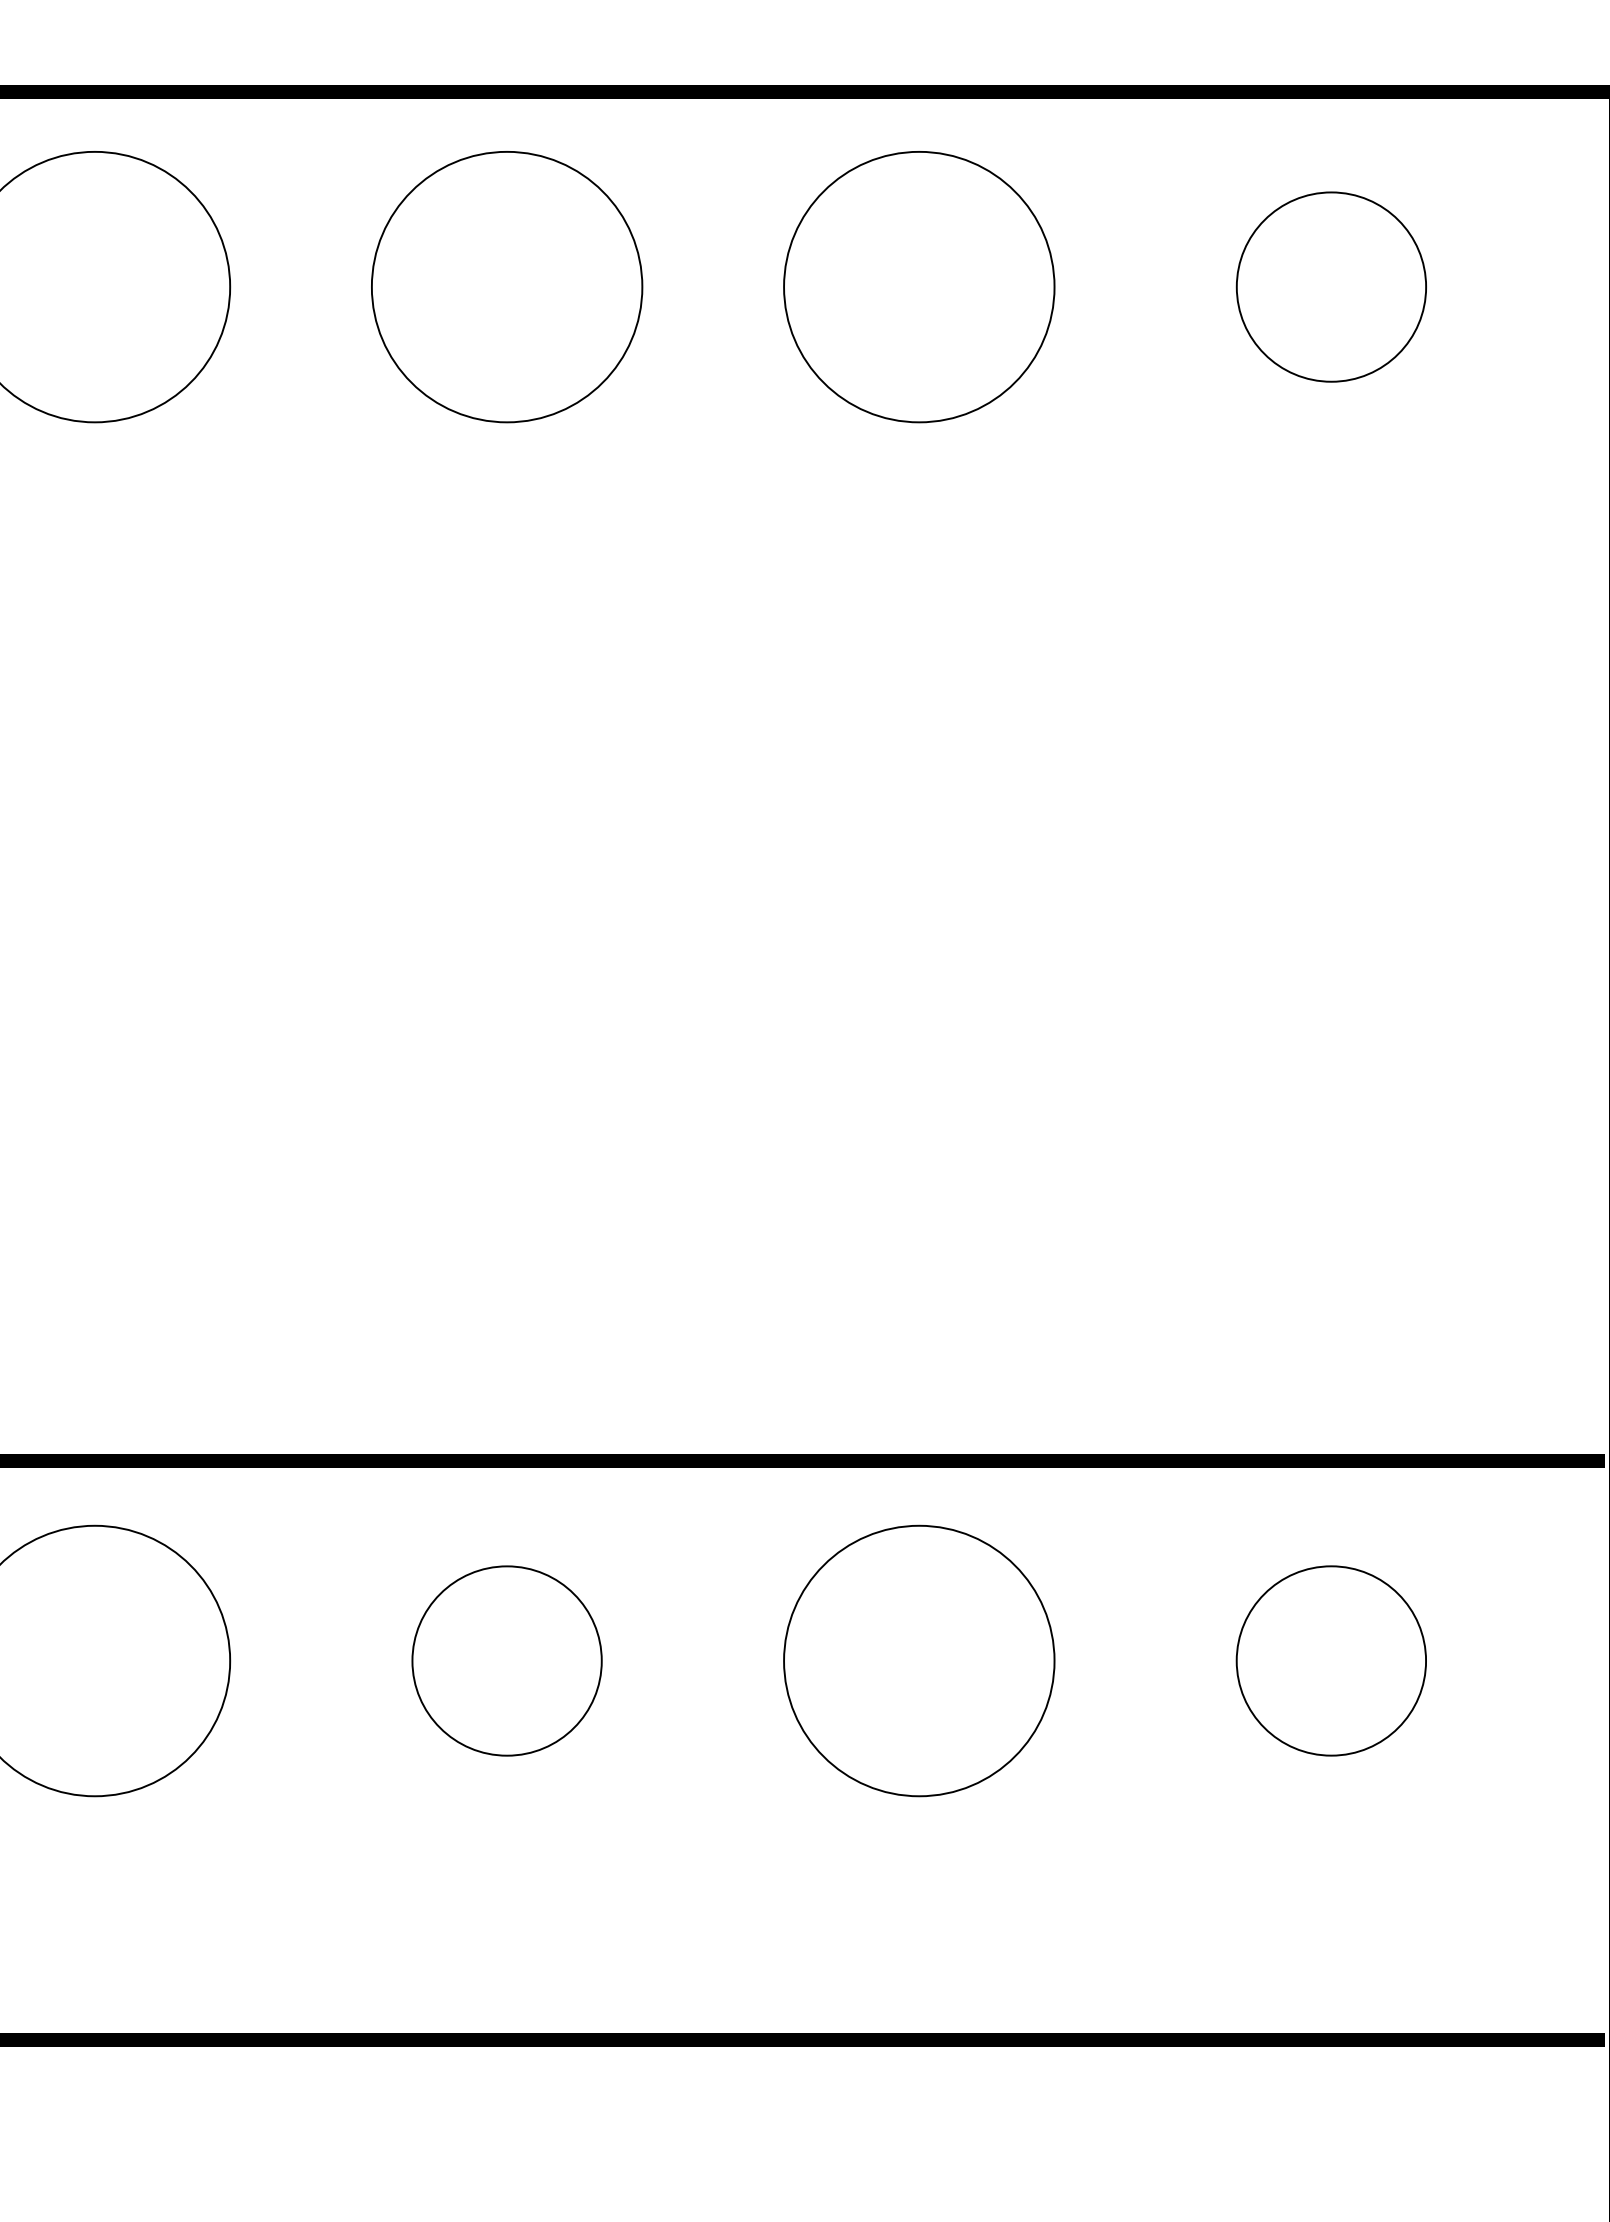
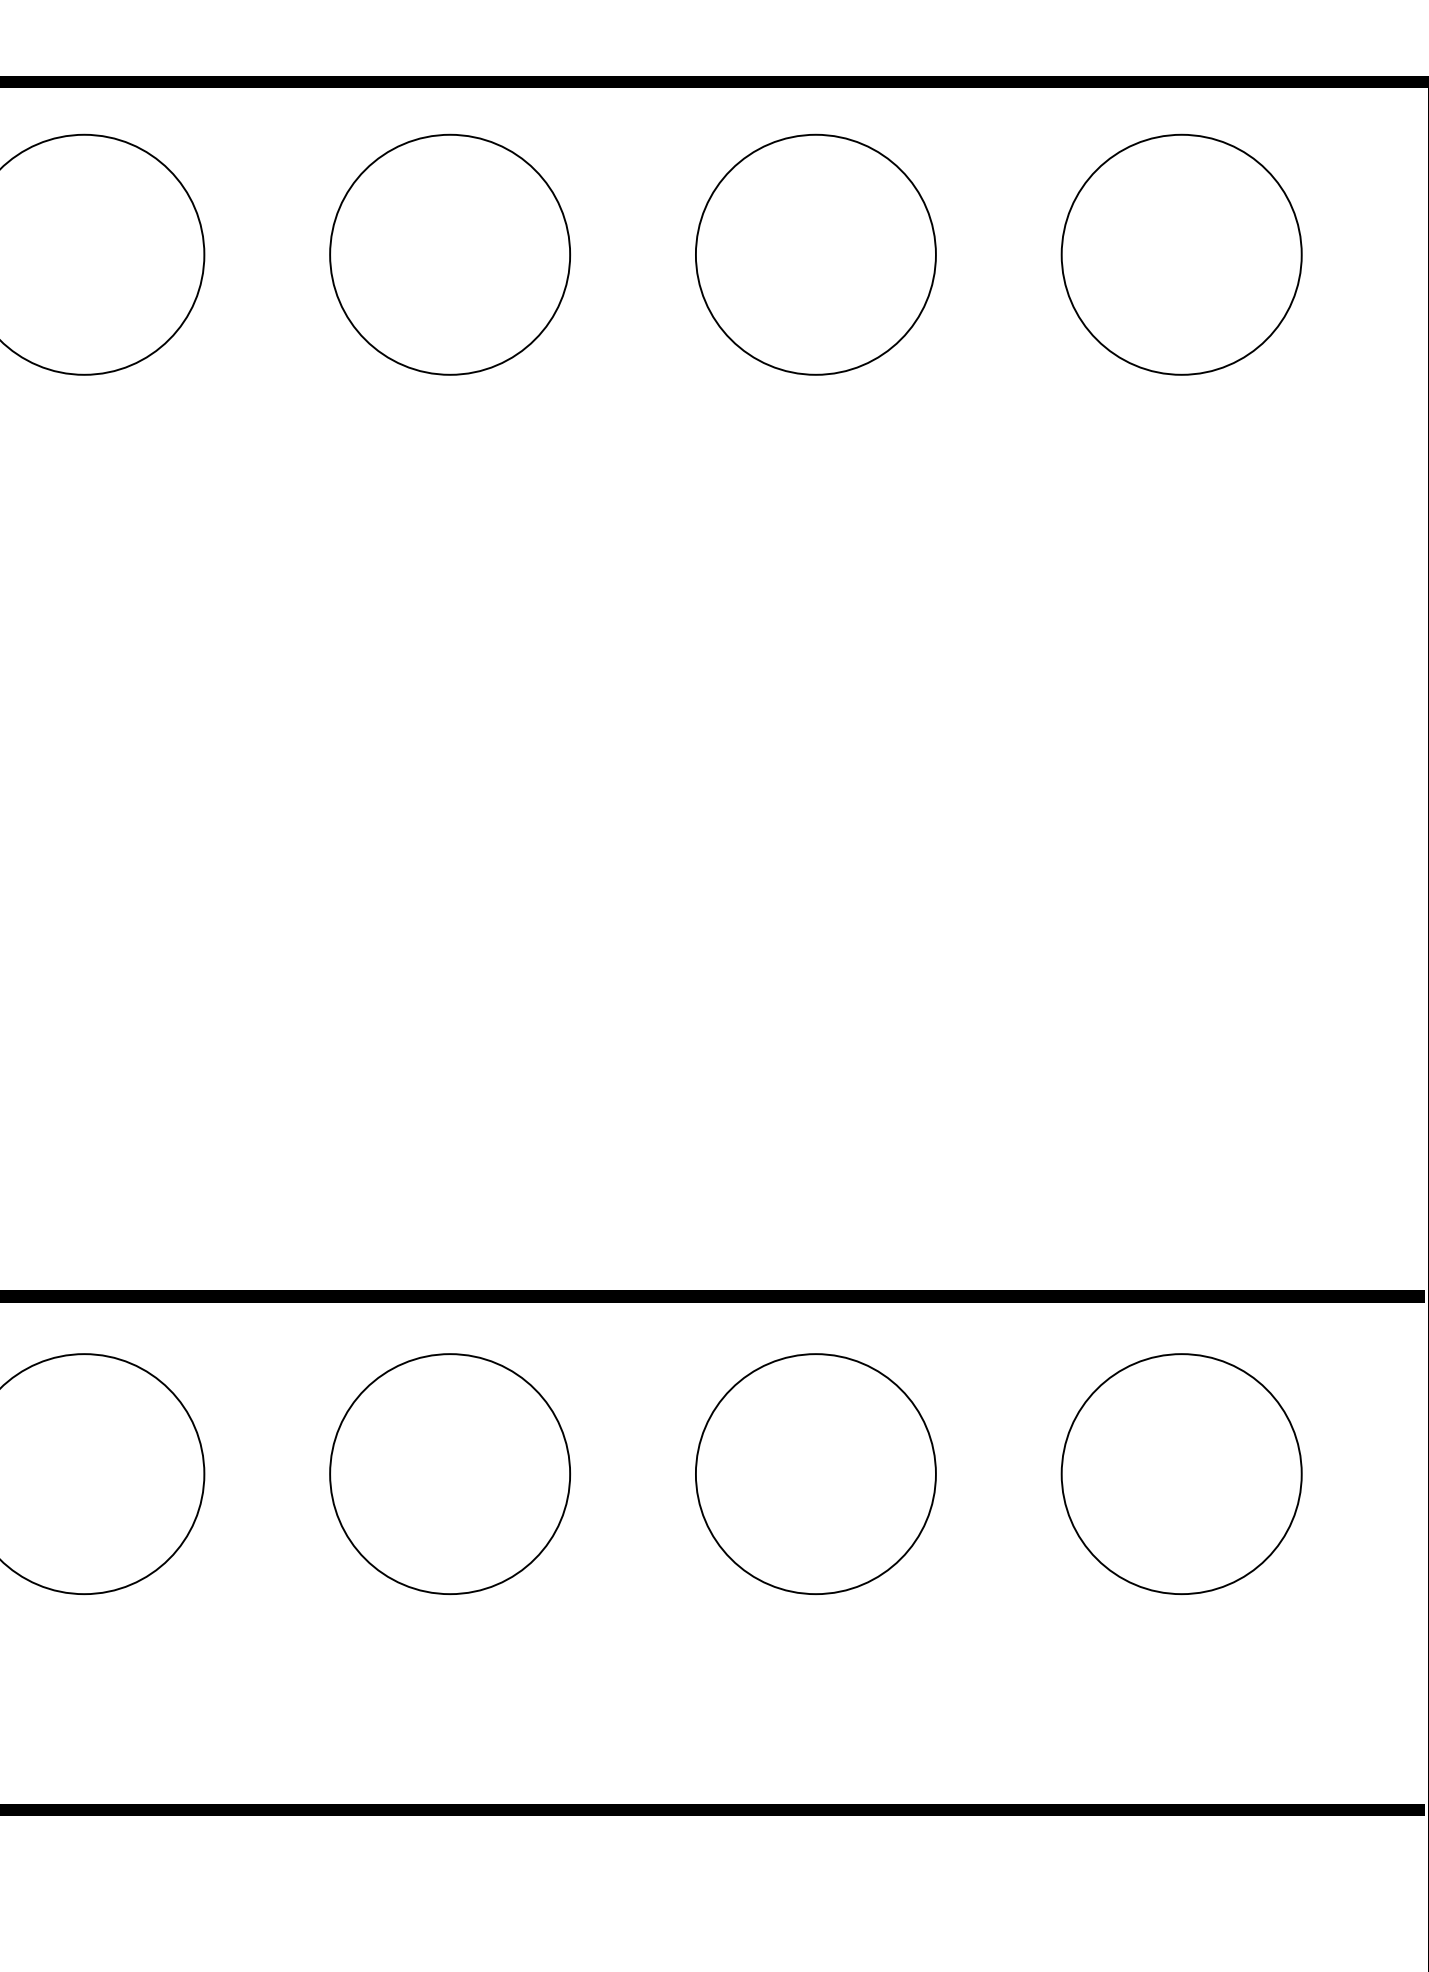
circle: (1331, 286) -> (1181, 254), size x1.43
circle: (1331, 1660) -> (1181, 1473), size x1.43
circle: (507, 1661) -> (450, 1474), size x1.43

